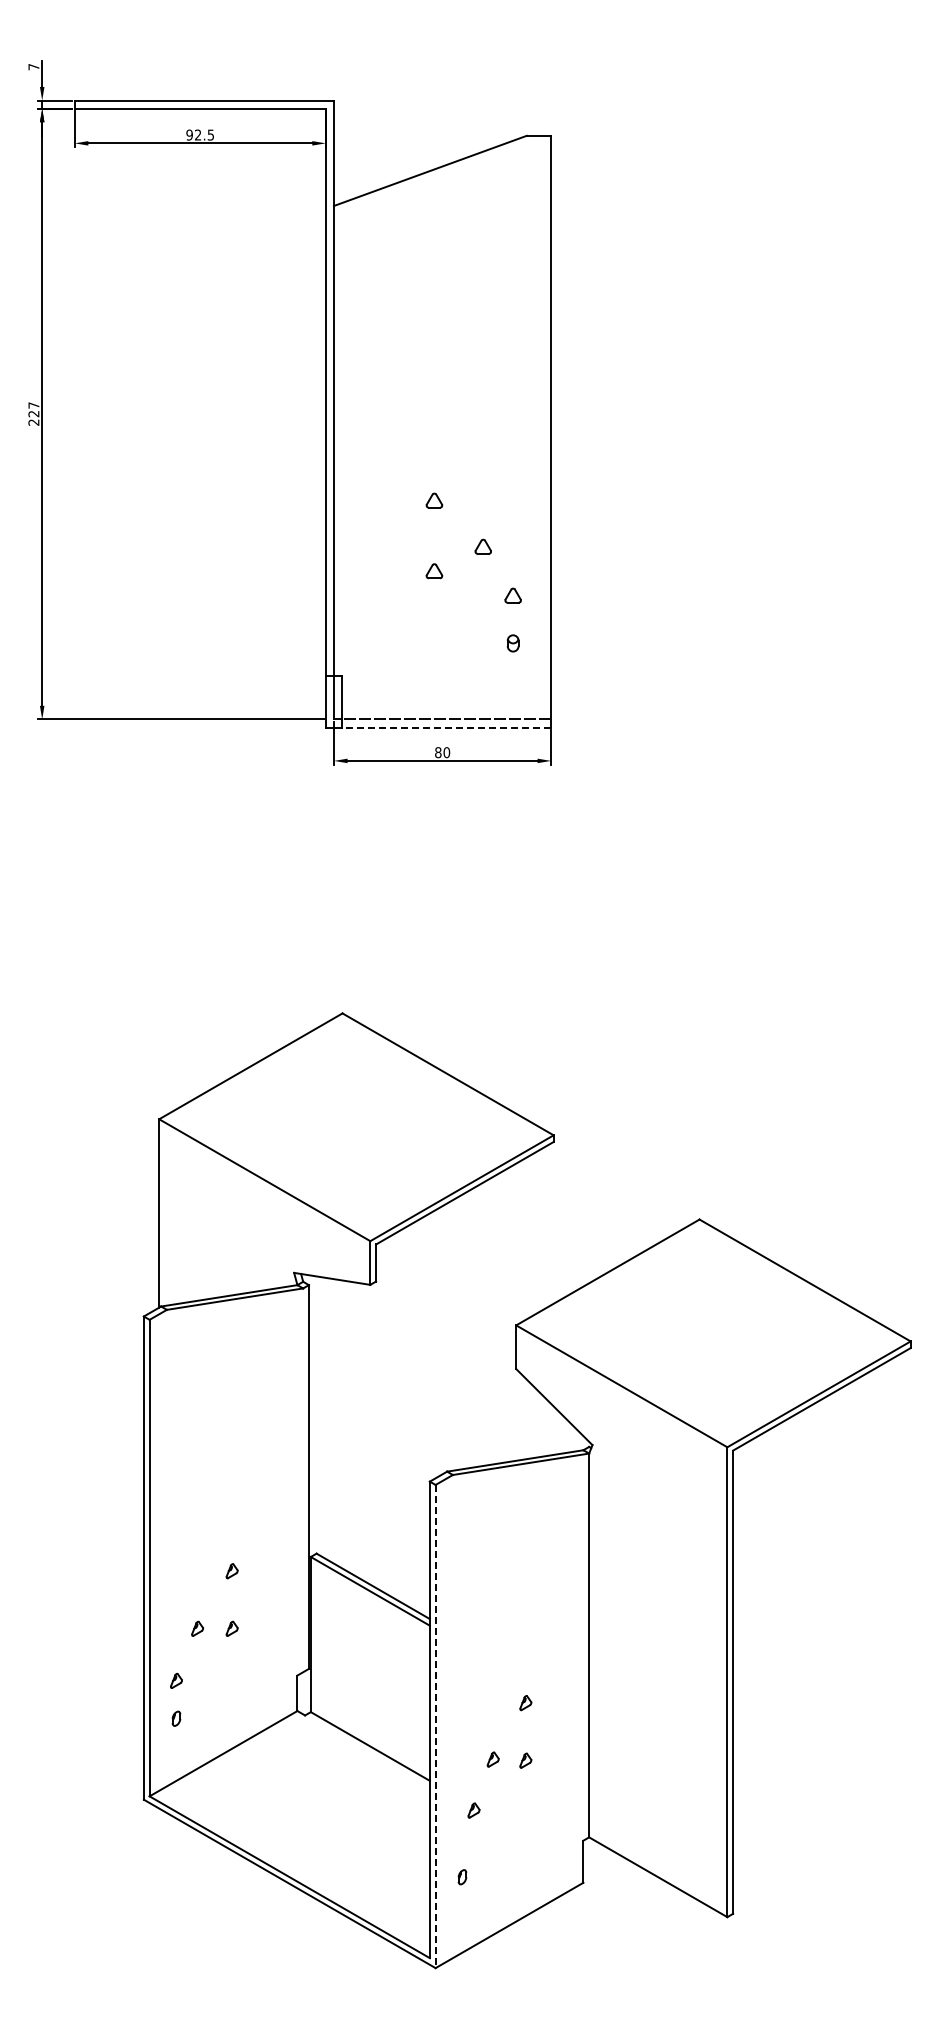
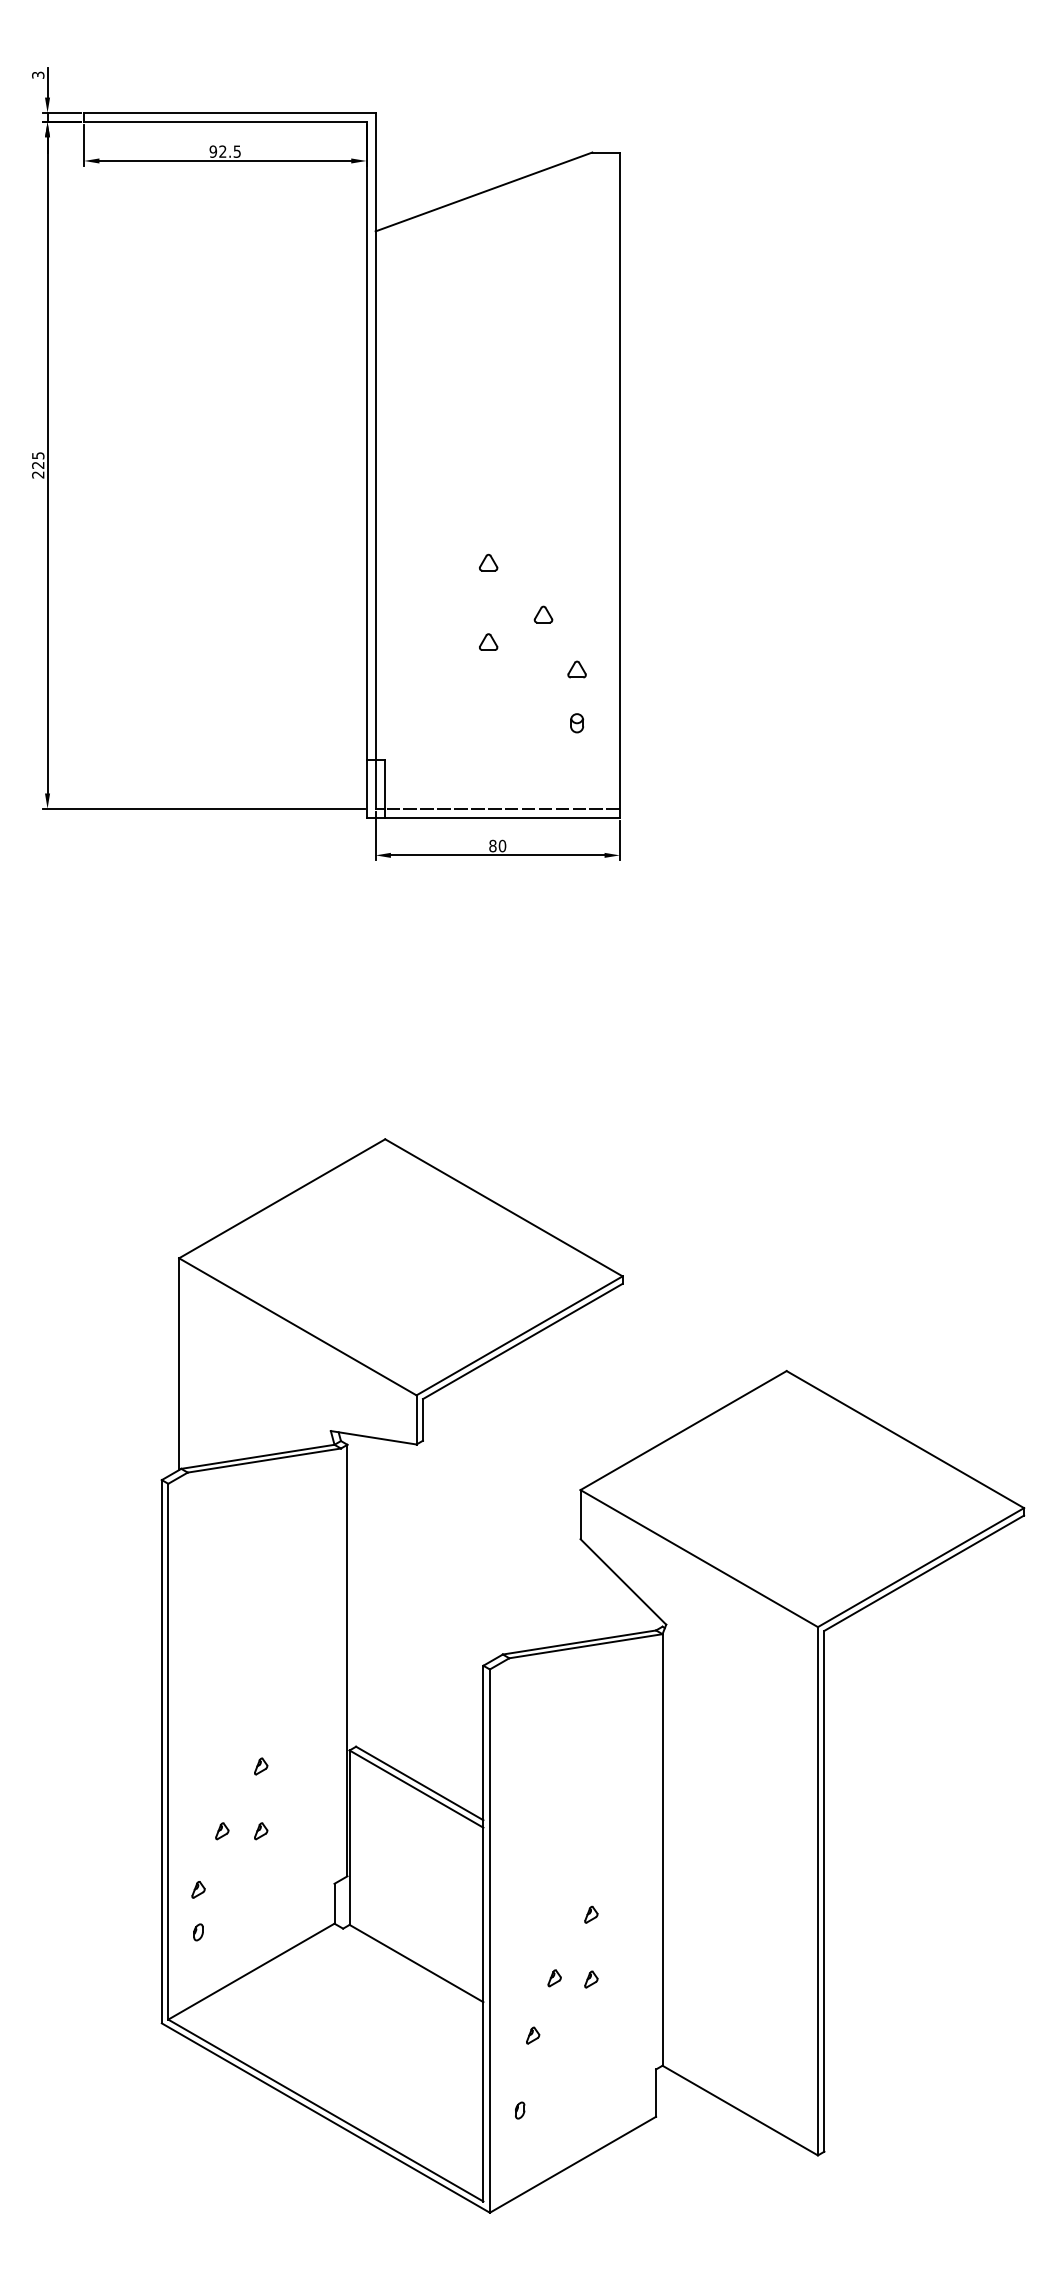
text: (33, 67) -> (37, 75), 7 -> 3
text: (33, 405) -> (37, 455), 227 -> 225
line: (446, 727) -> (502, 817), dashed -> solid
line: (435, 1726) -> (489, 1941), dashed -> solid

